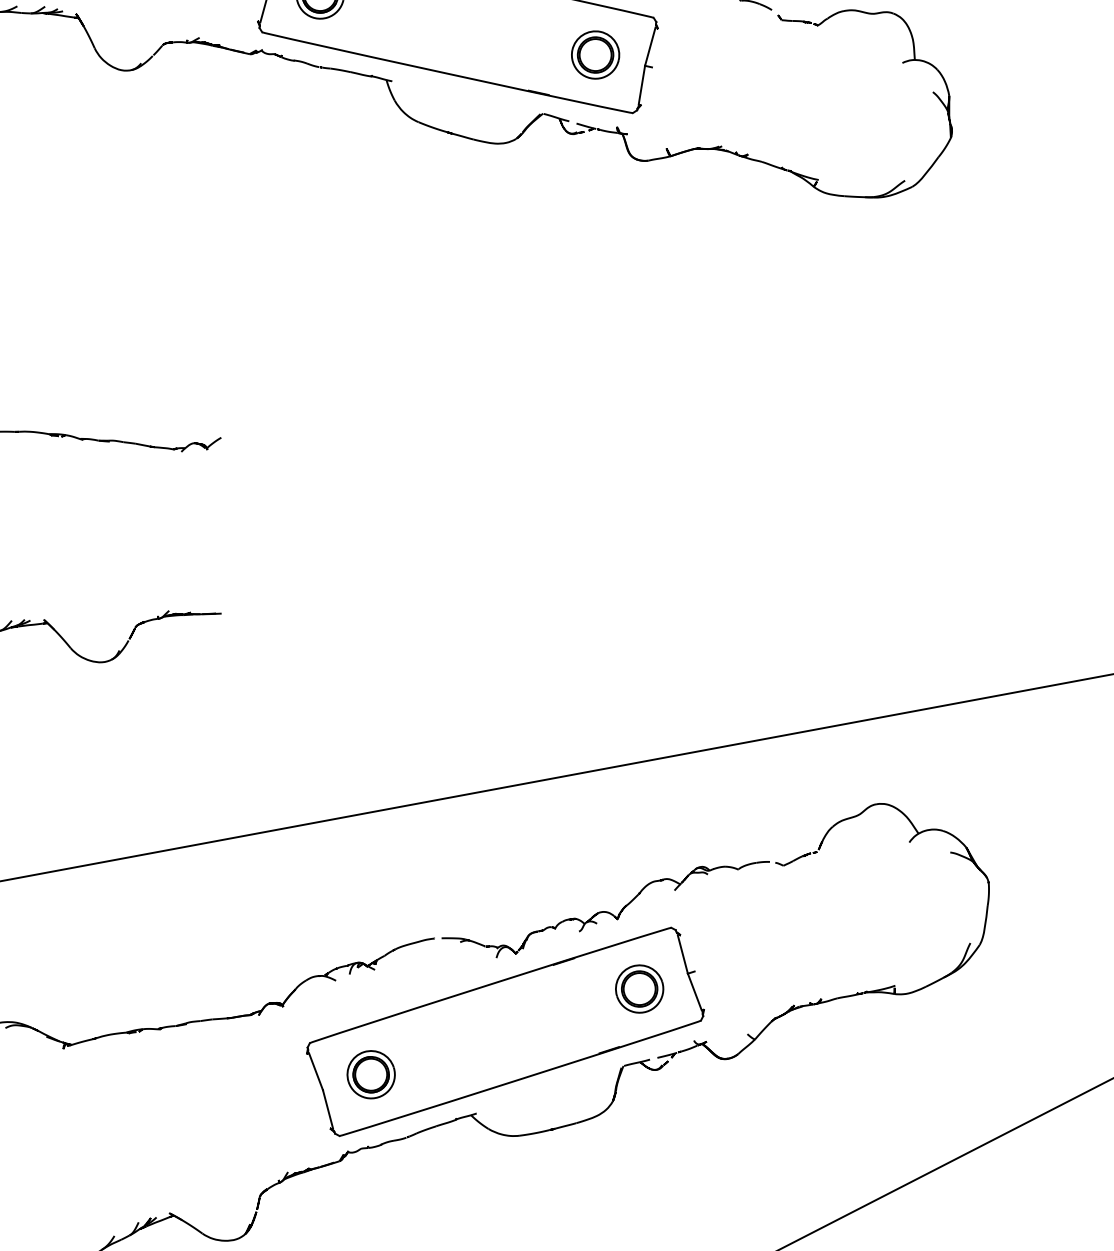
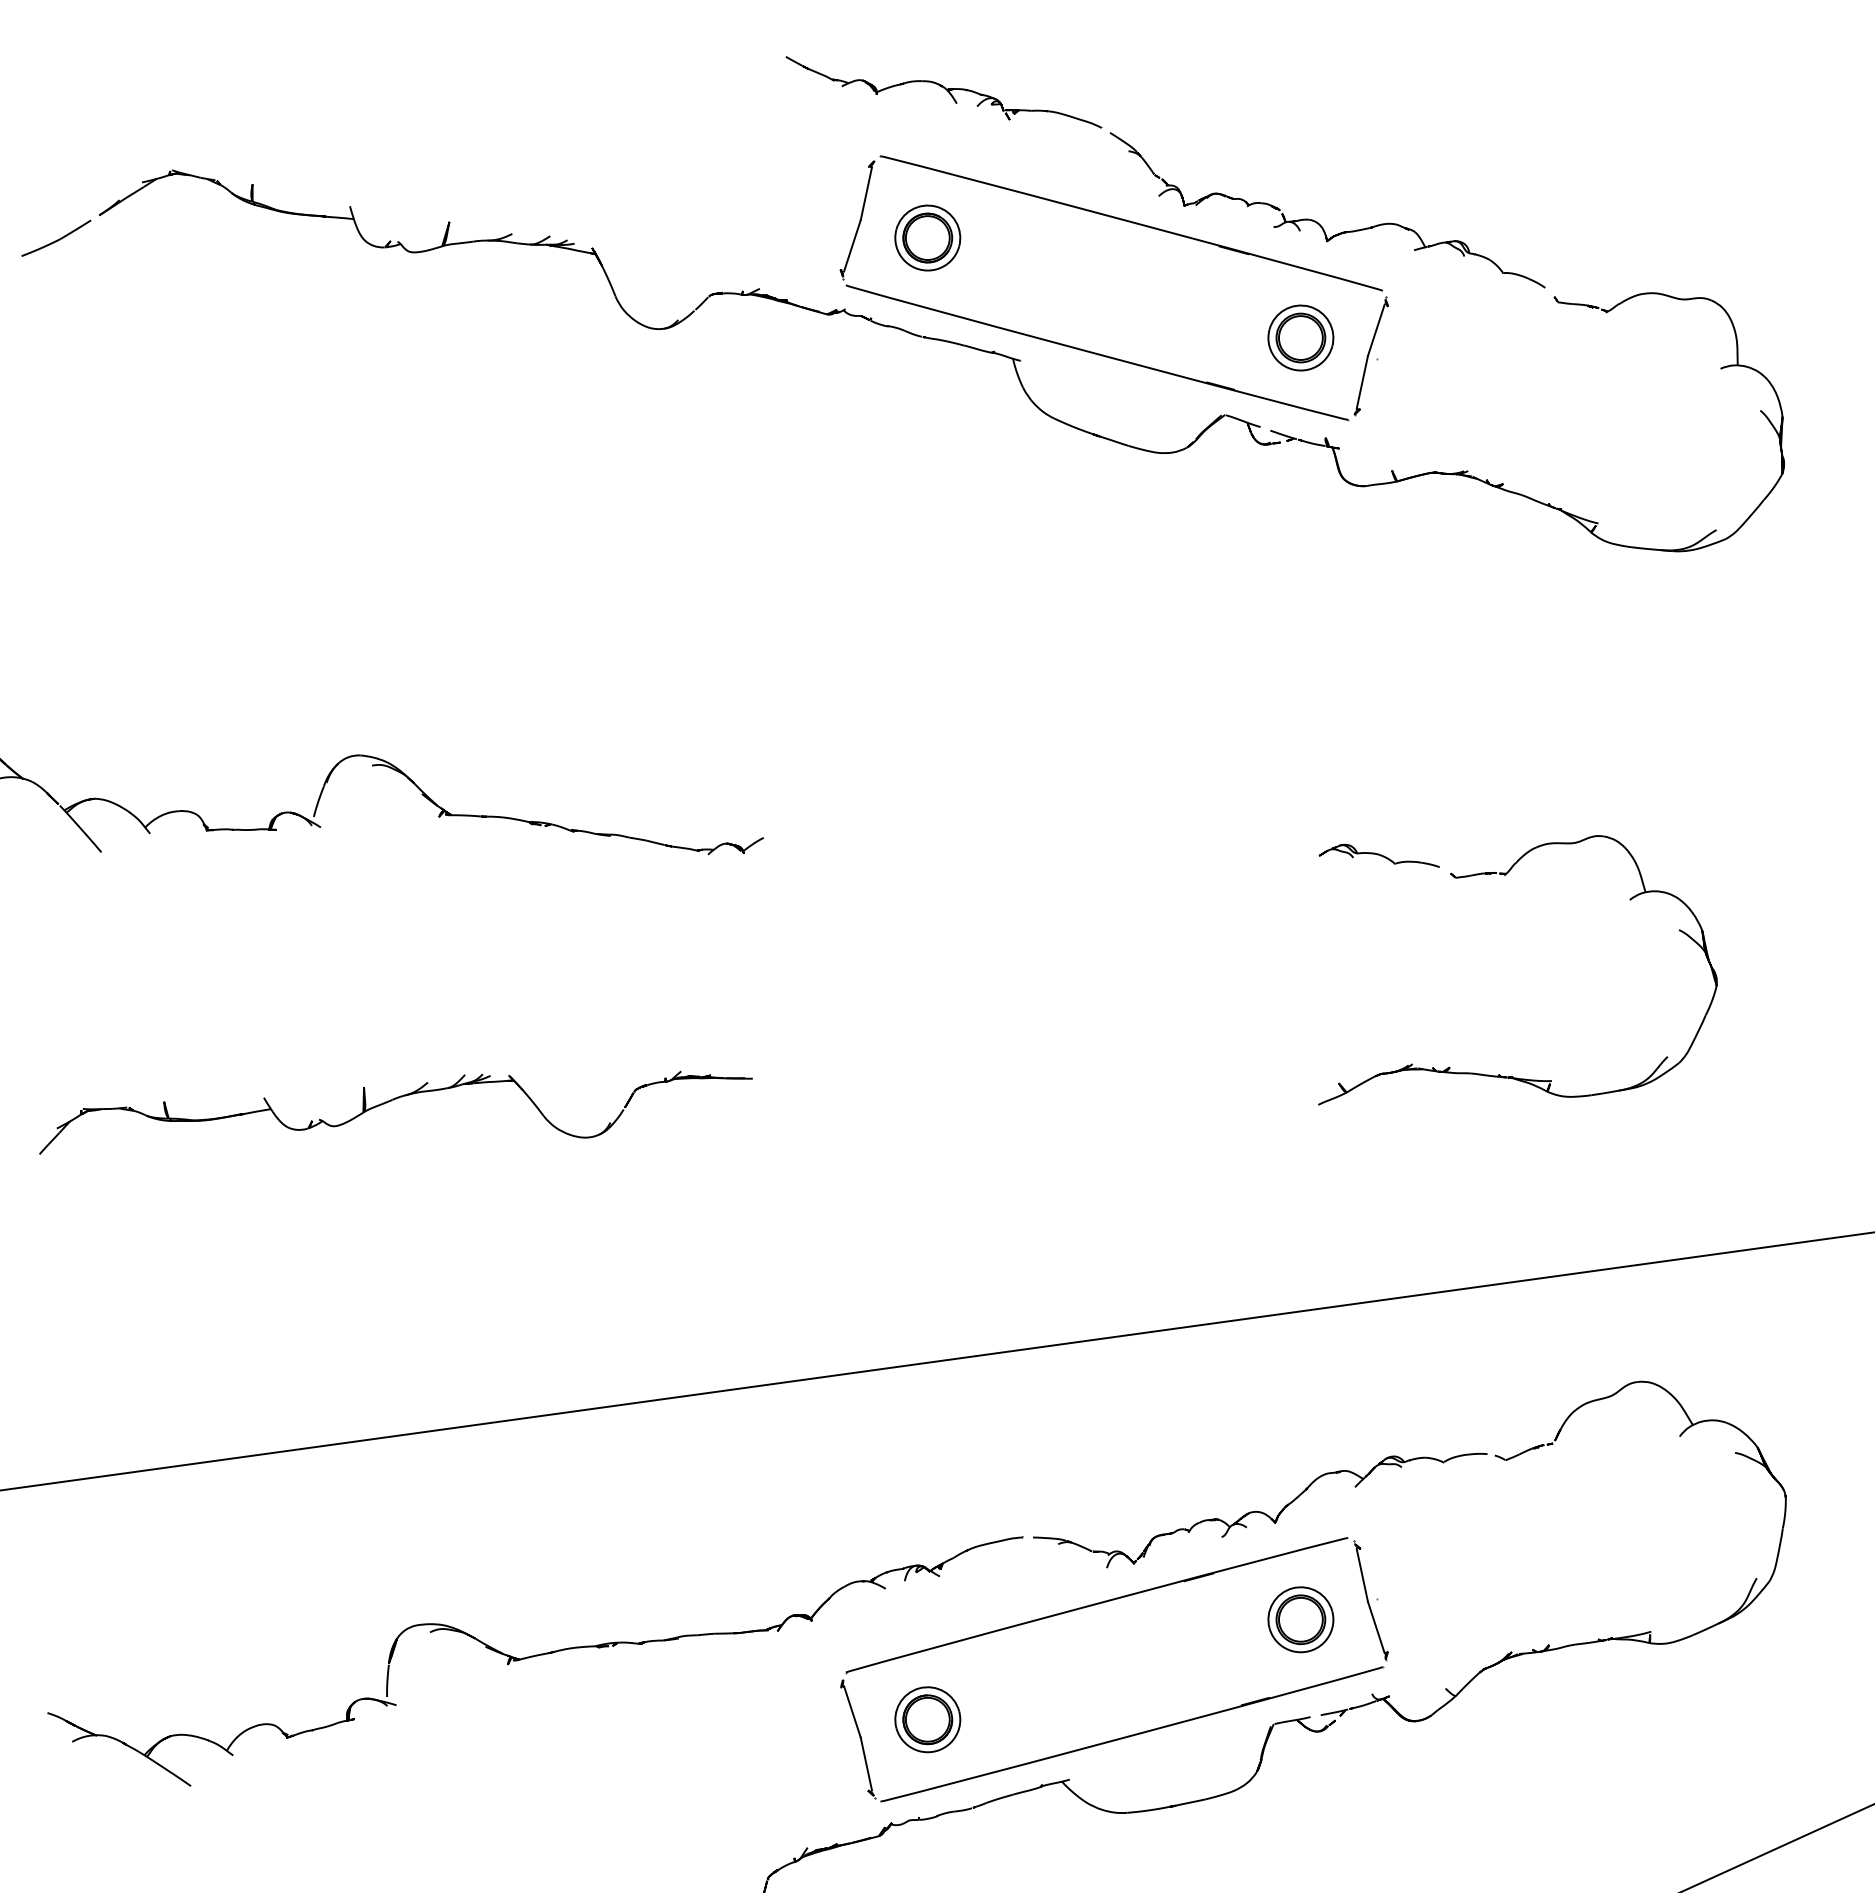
part: (763, 439) -> (1505, 875), added

